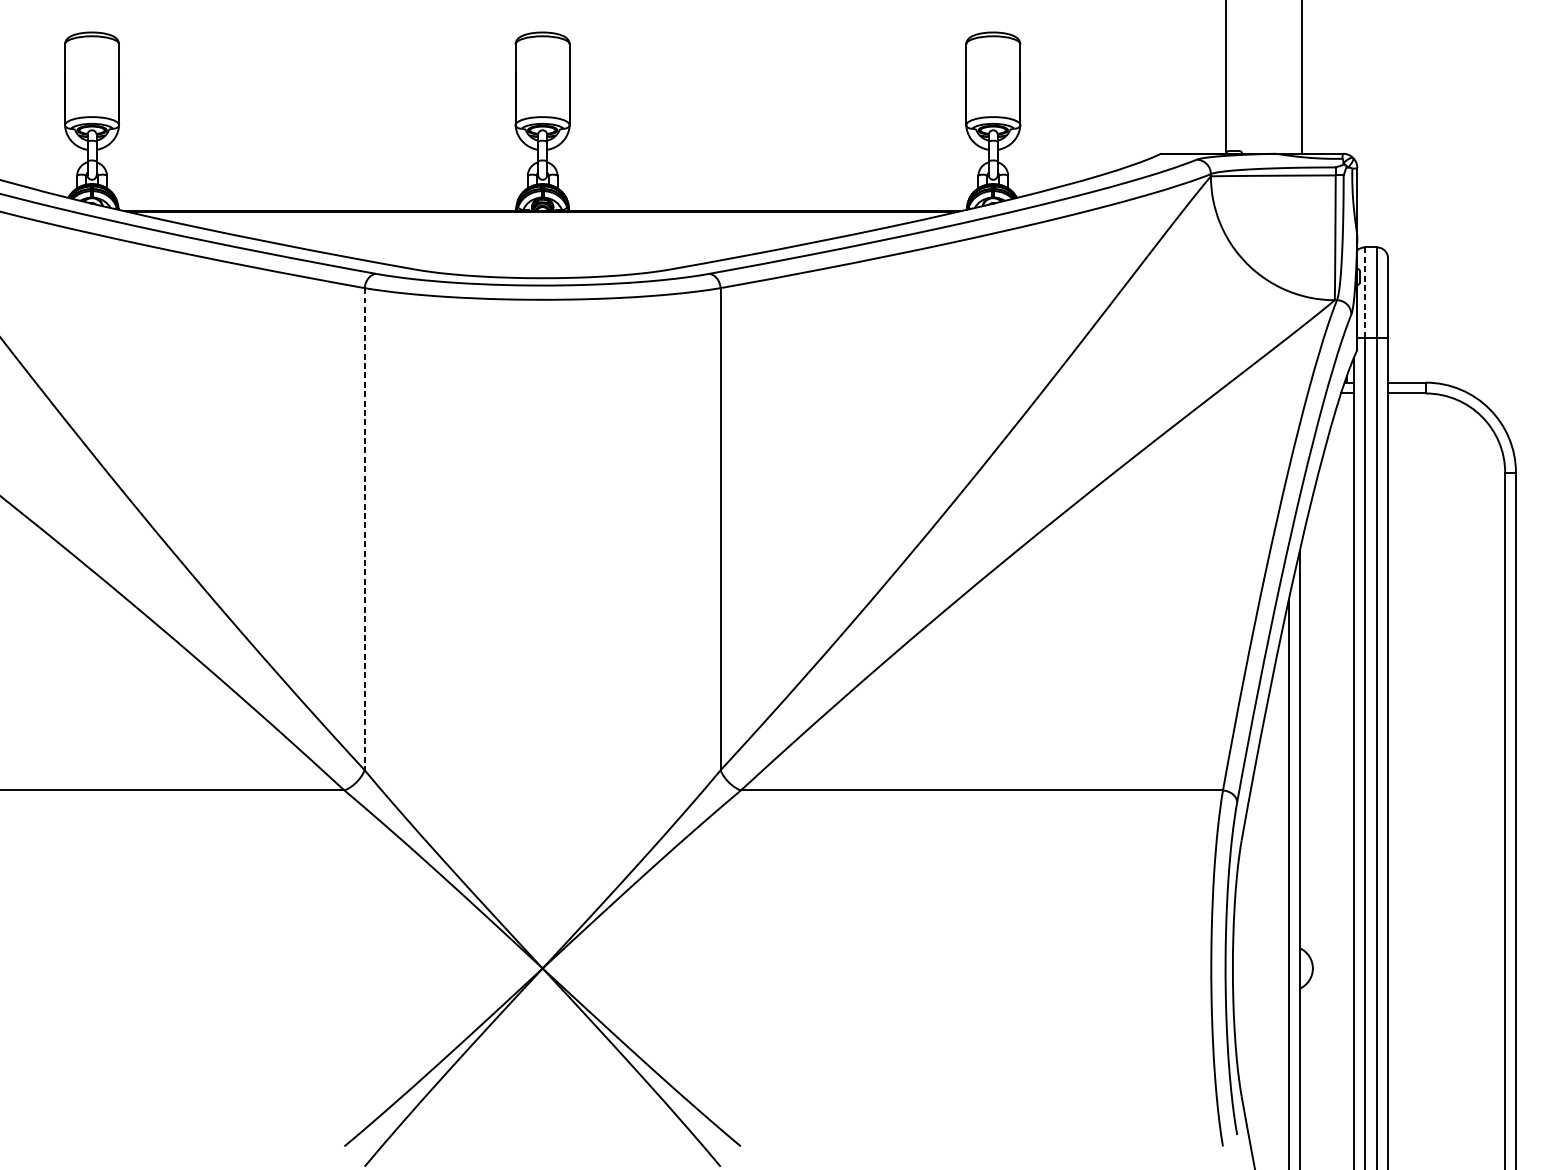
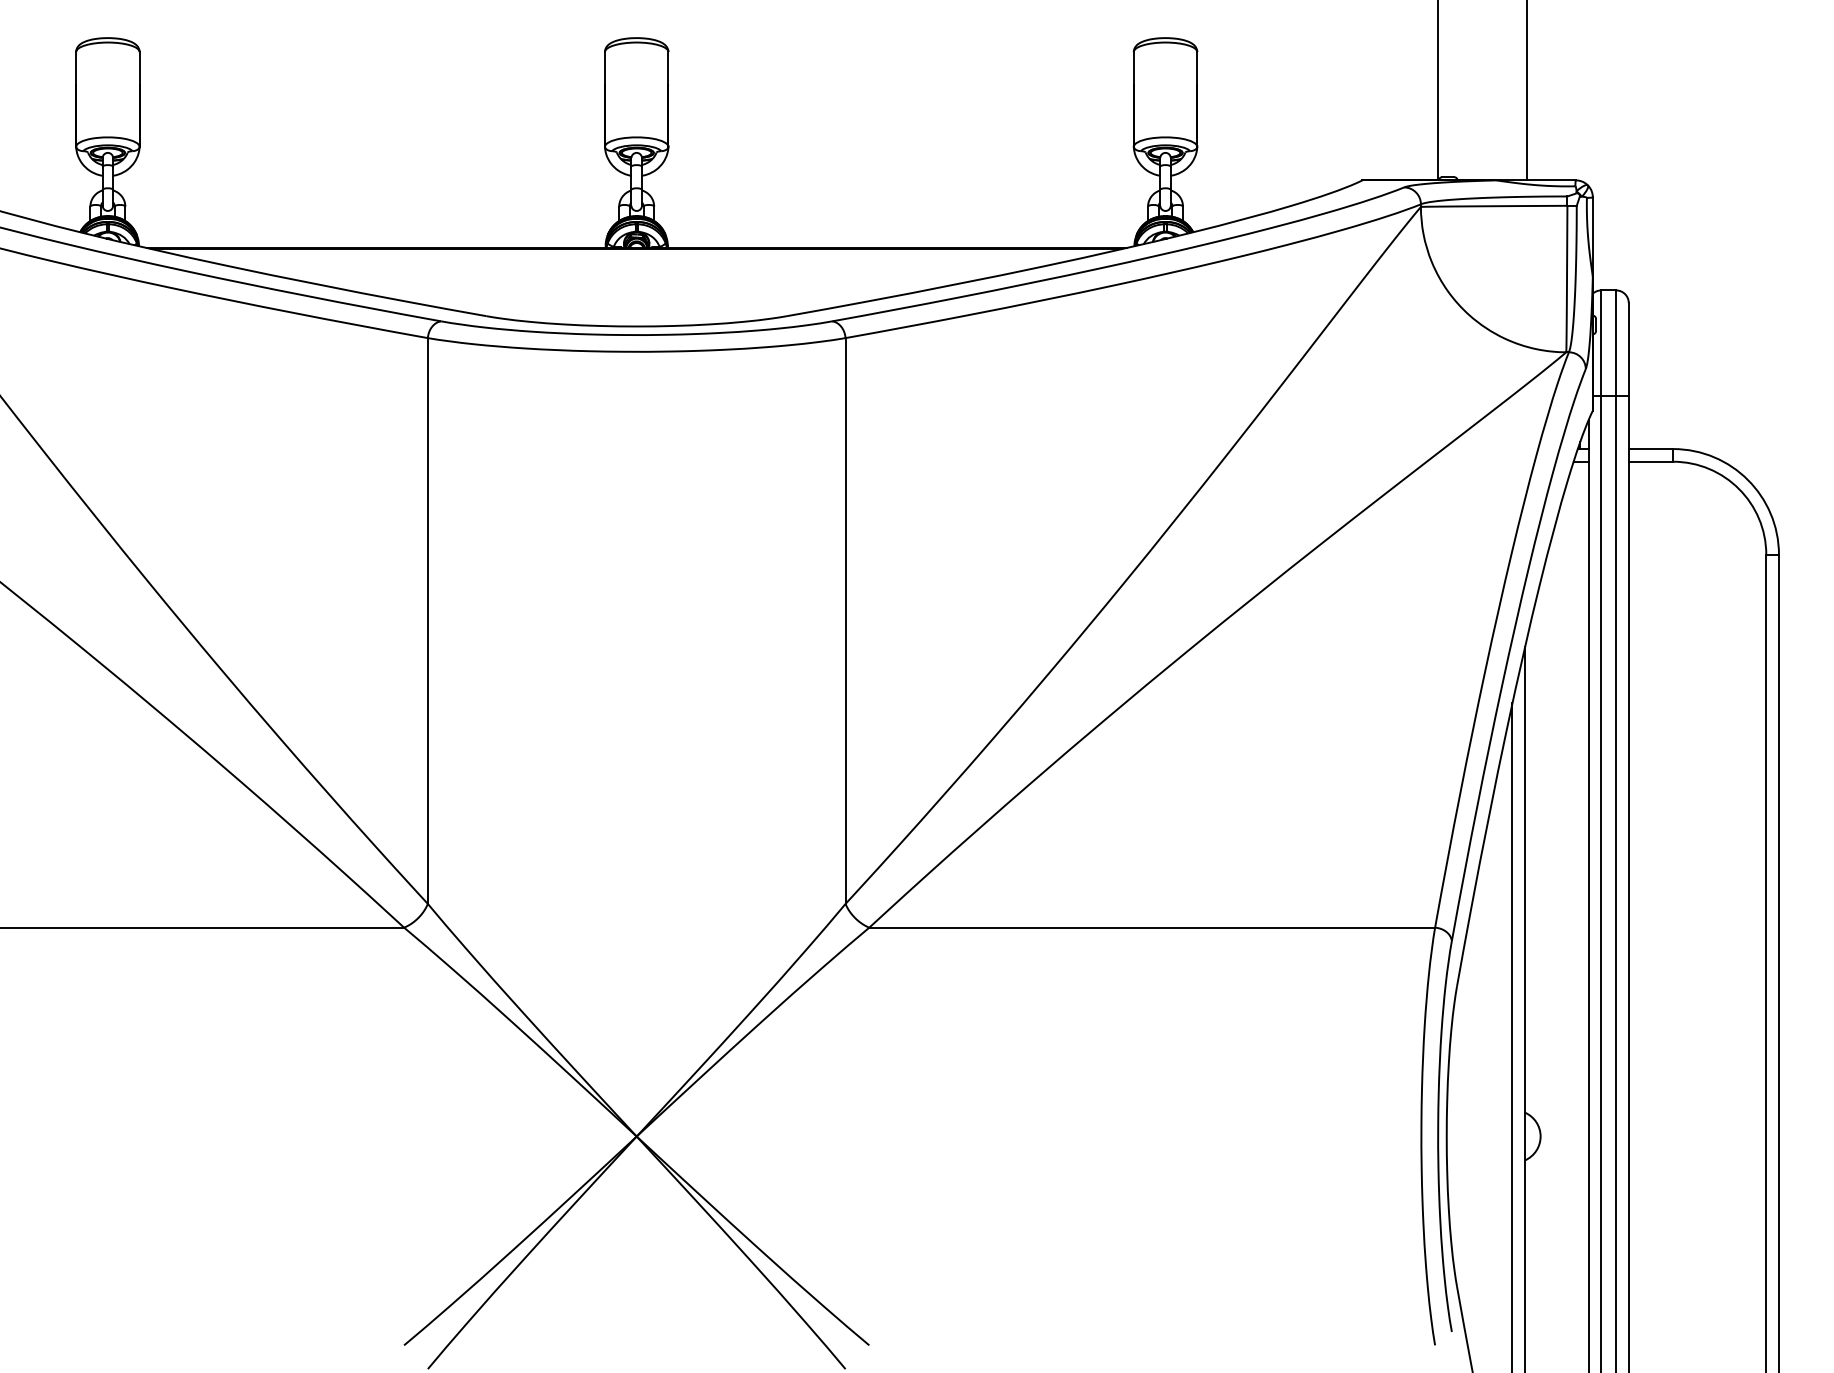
line: (1364, 292) -> (1601, 343), dashed -> solid
line: (364, 529) -> (427, 621), dashed -> solid

